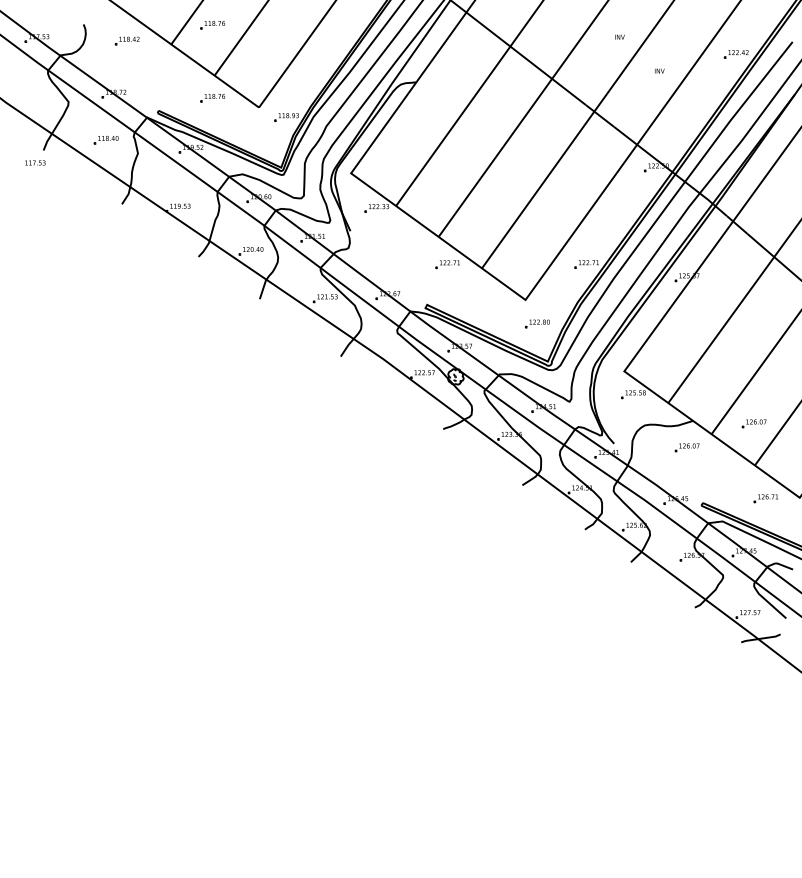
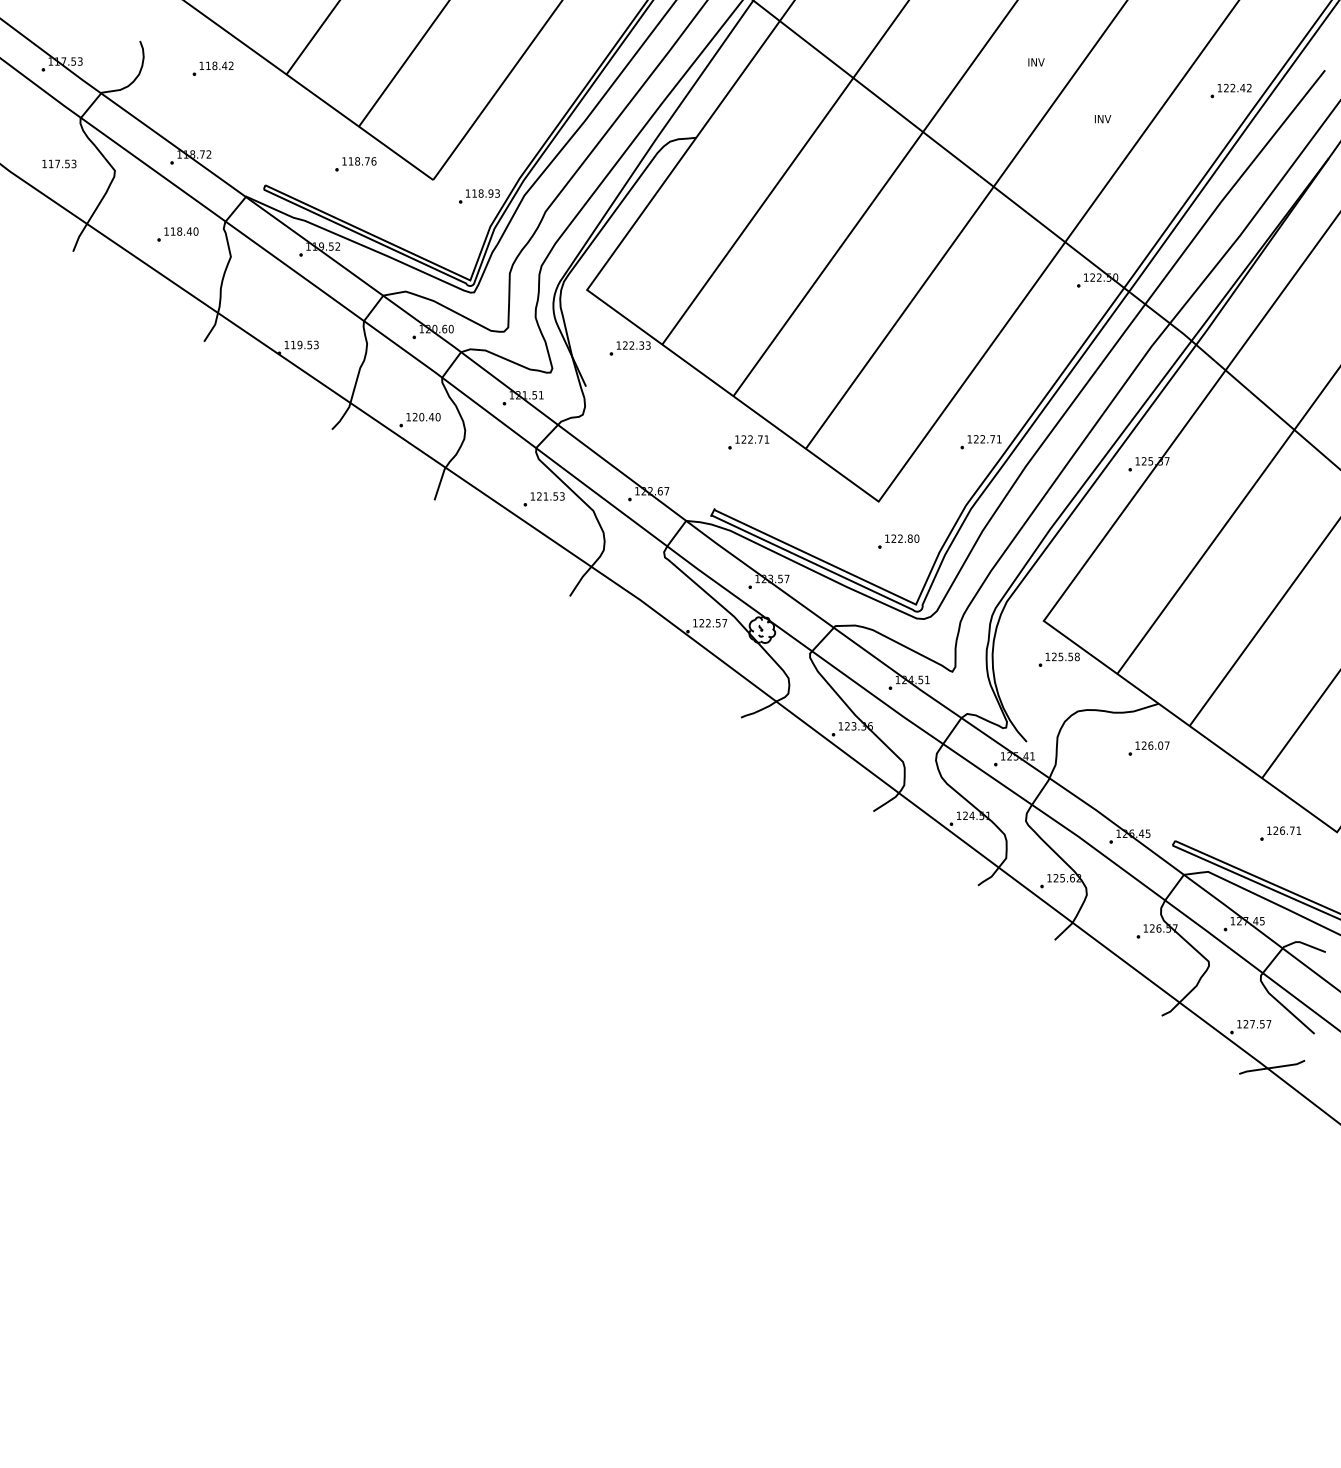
part: (212, 25) -> (355, 42), removed
text: (35, 162) -> (59, 163), moved
part: (753, 423) -> (1259, 708), removed

